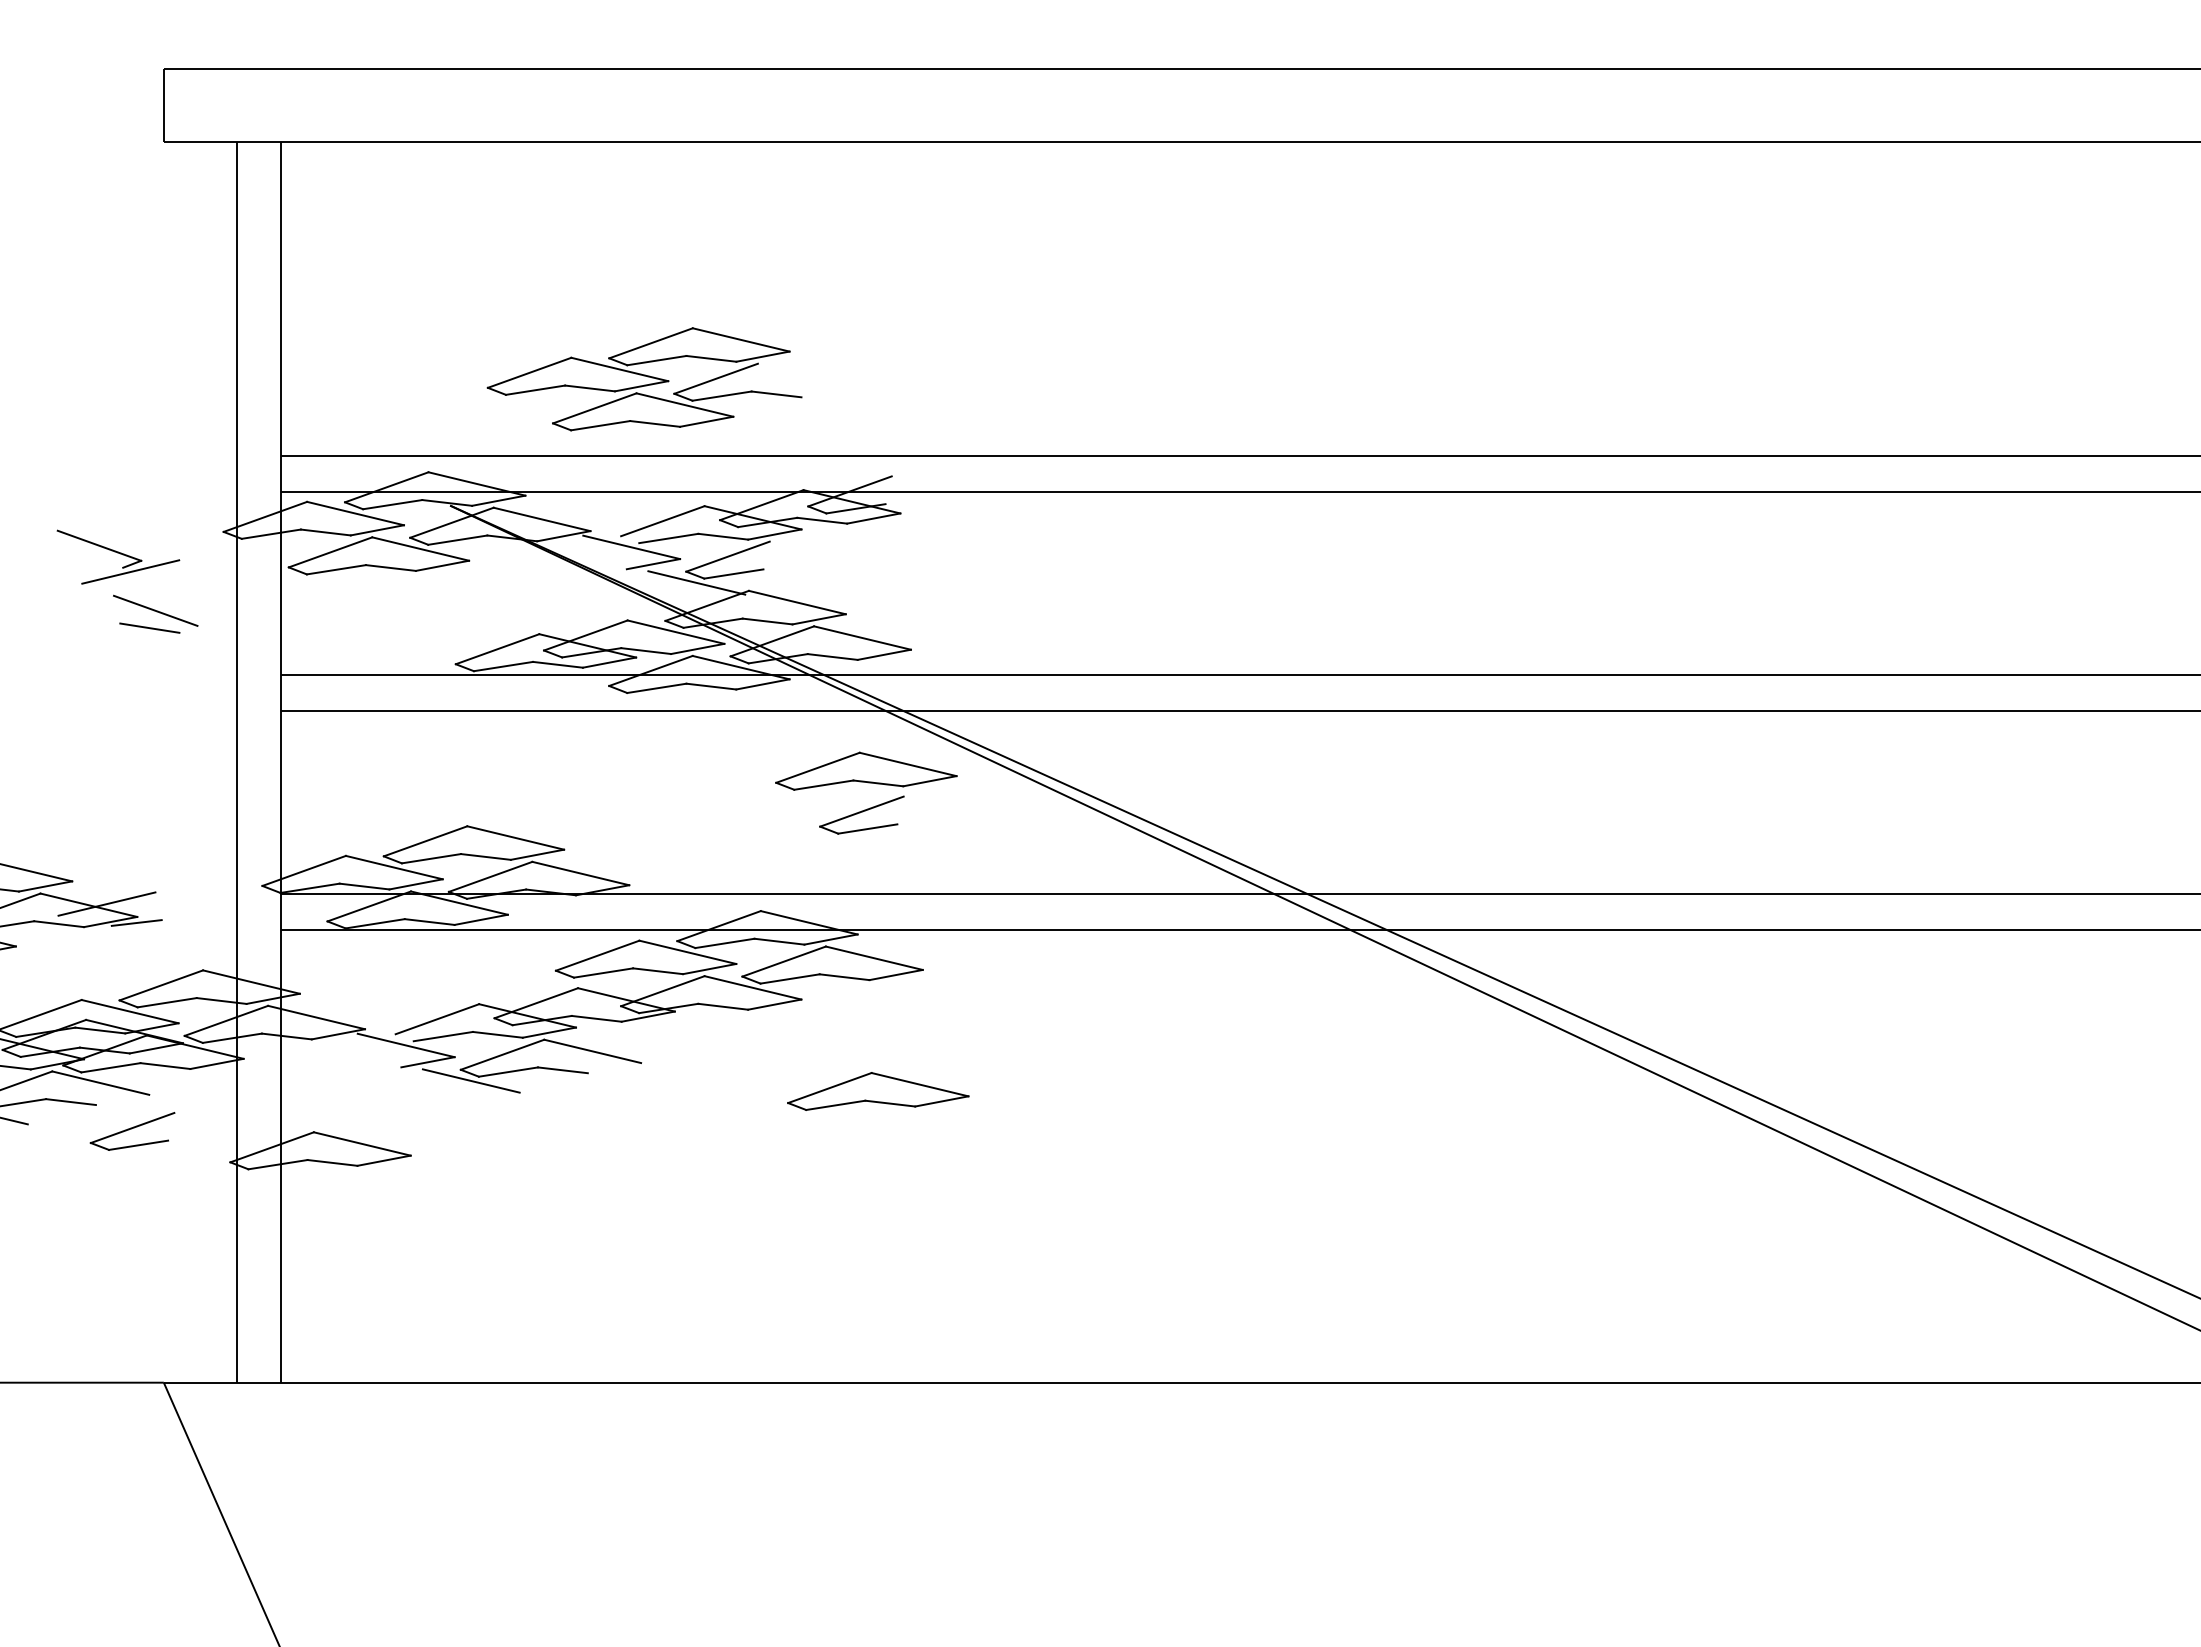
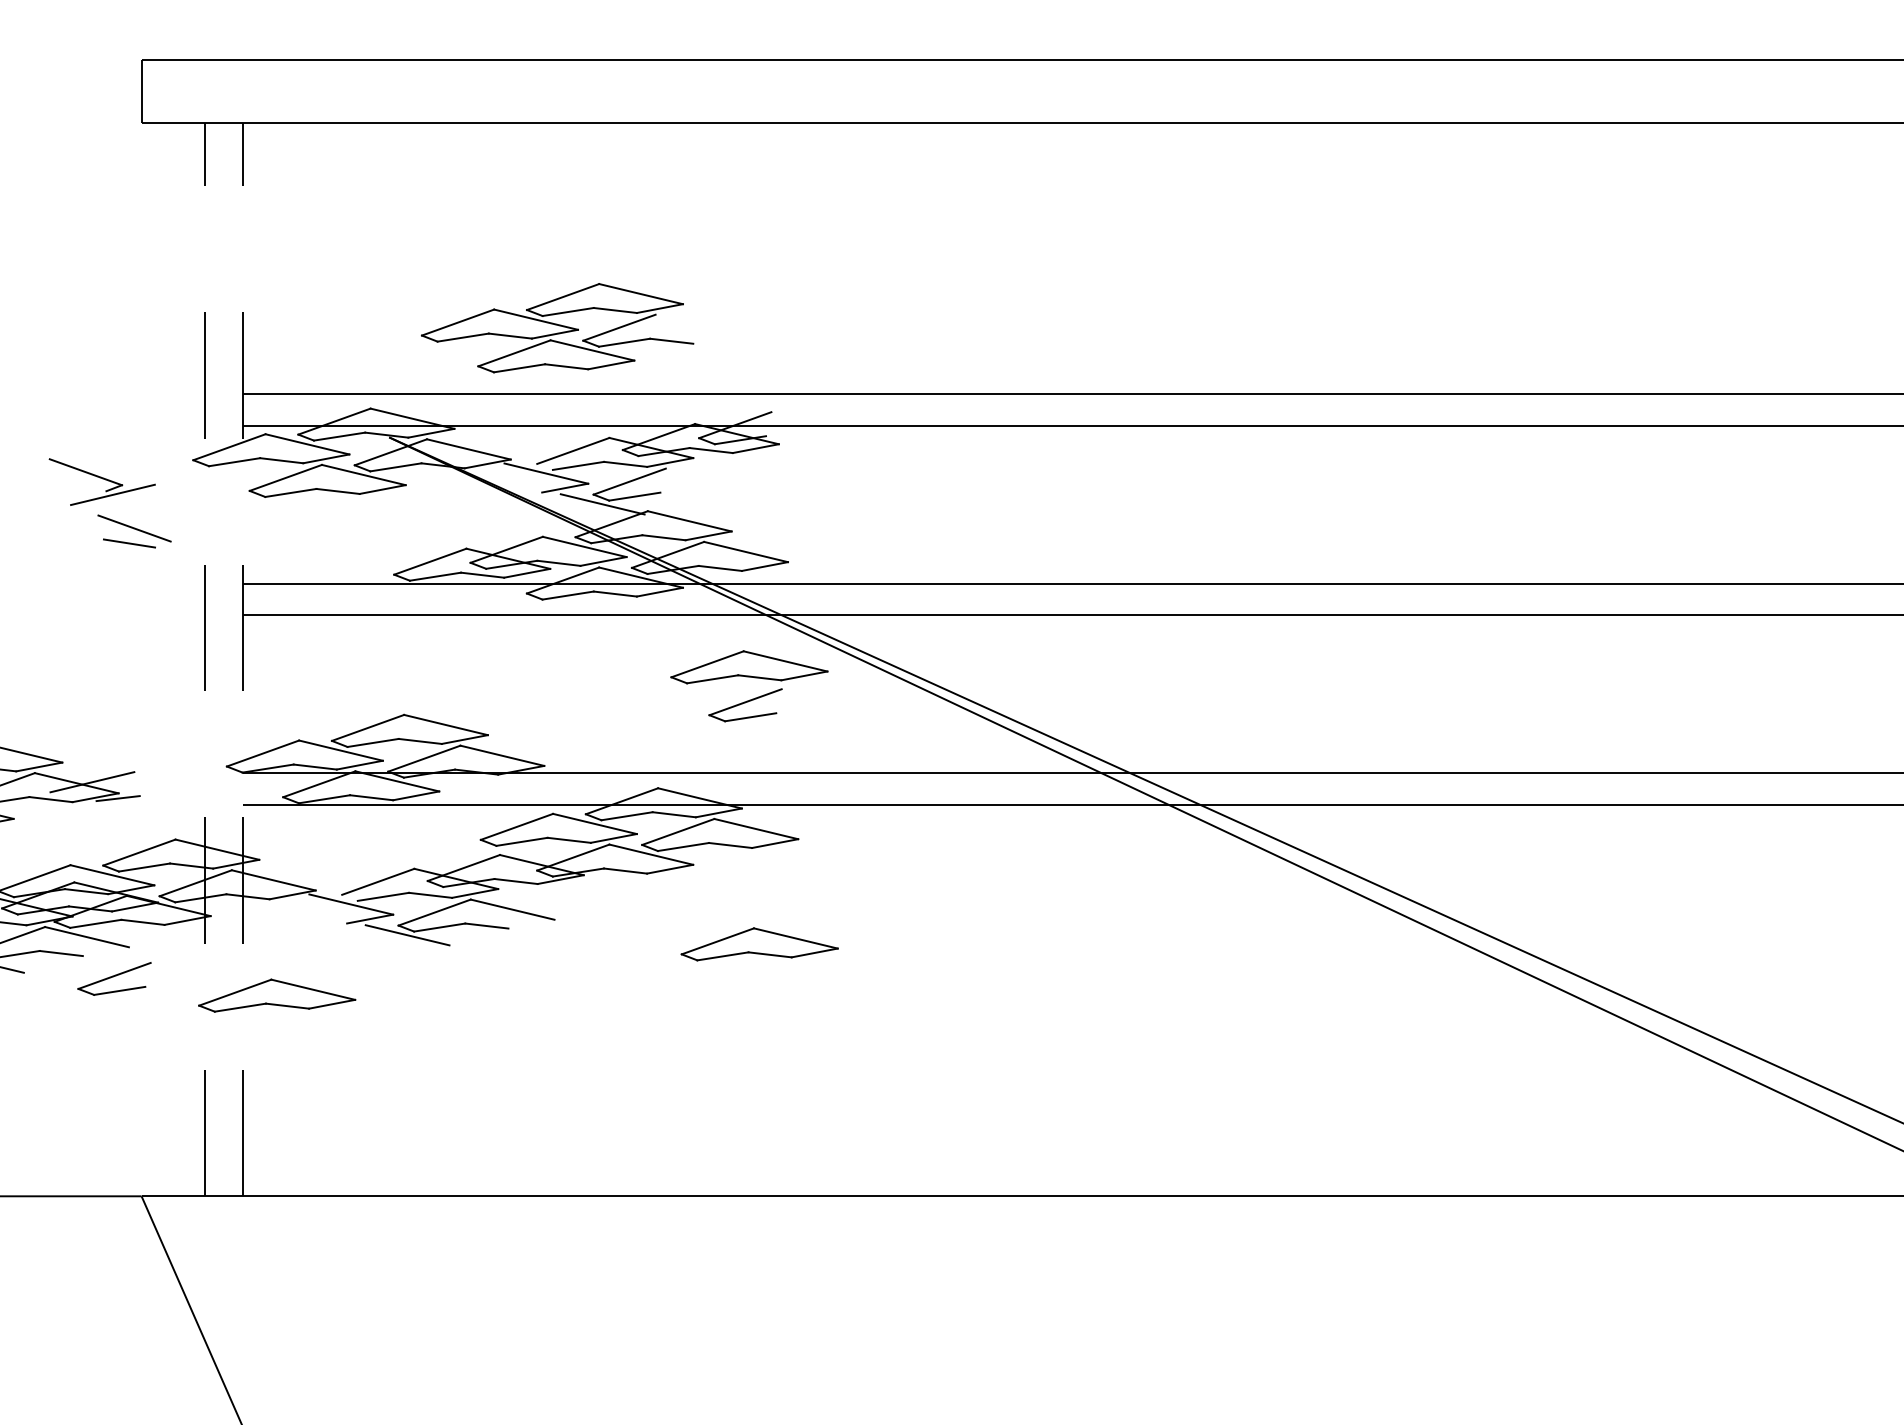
line: (236, 761) -> (204, 658), solid -> dashed
line: (280, 761) -> (242, 658), solid -> dashed

